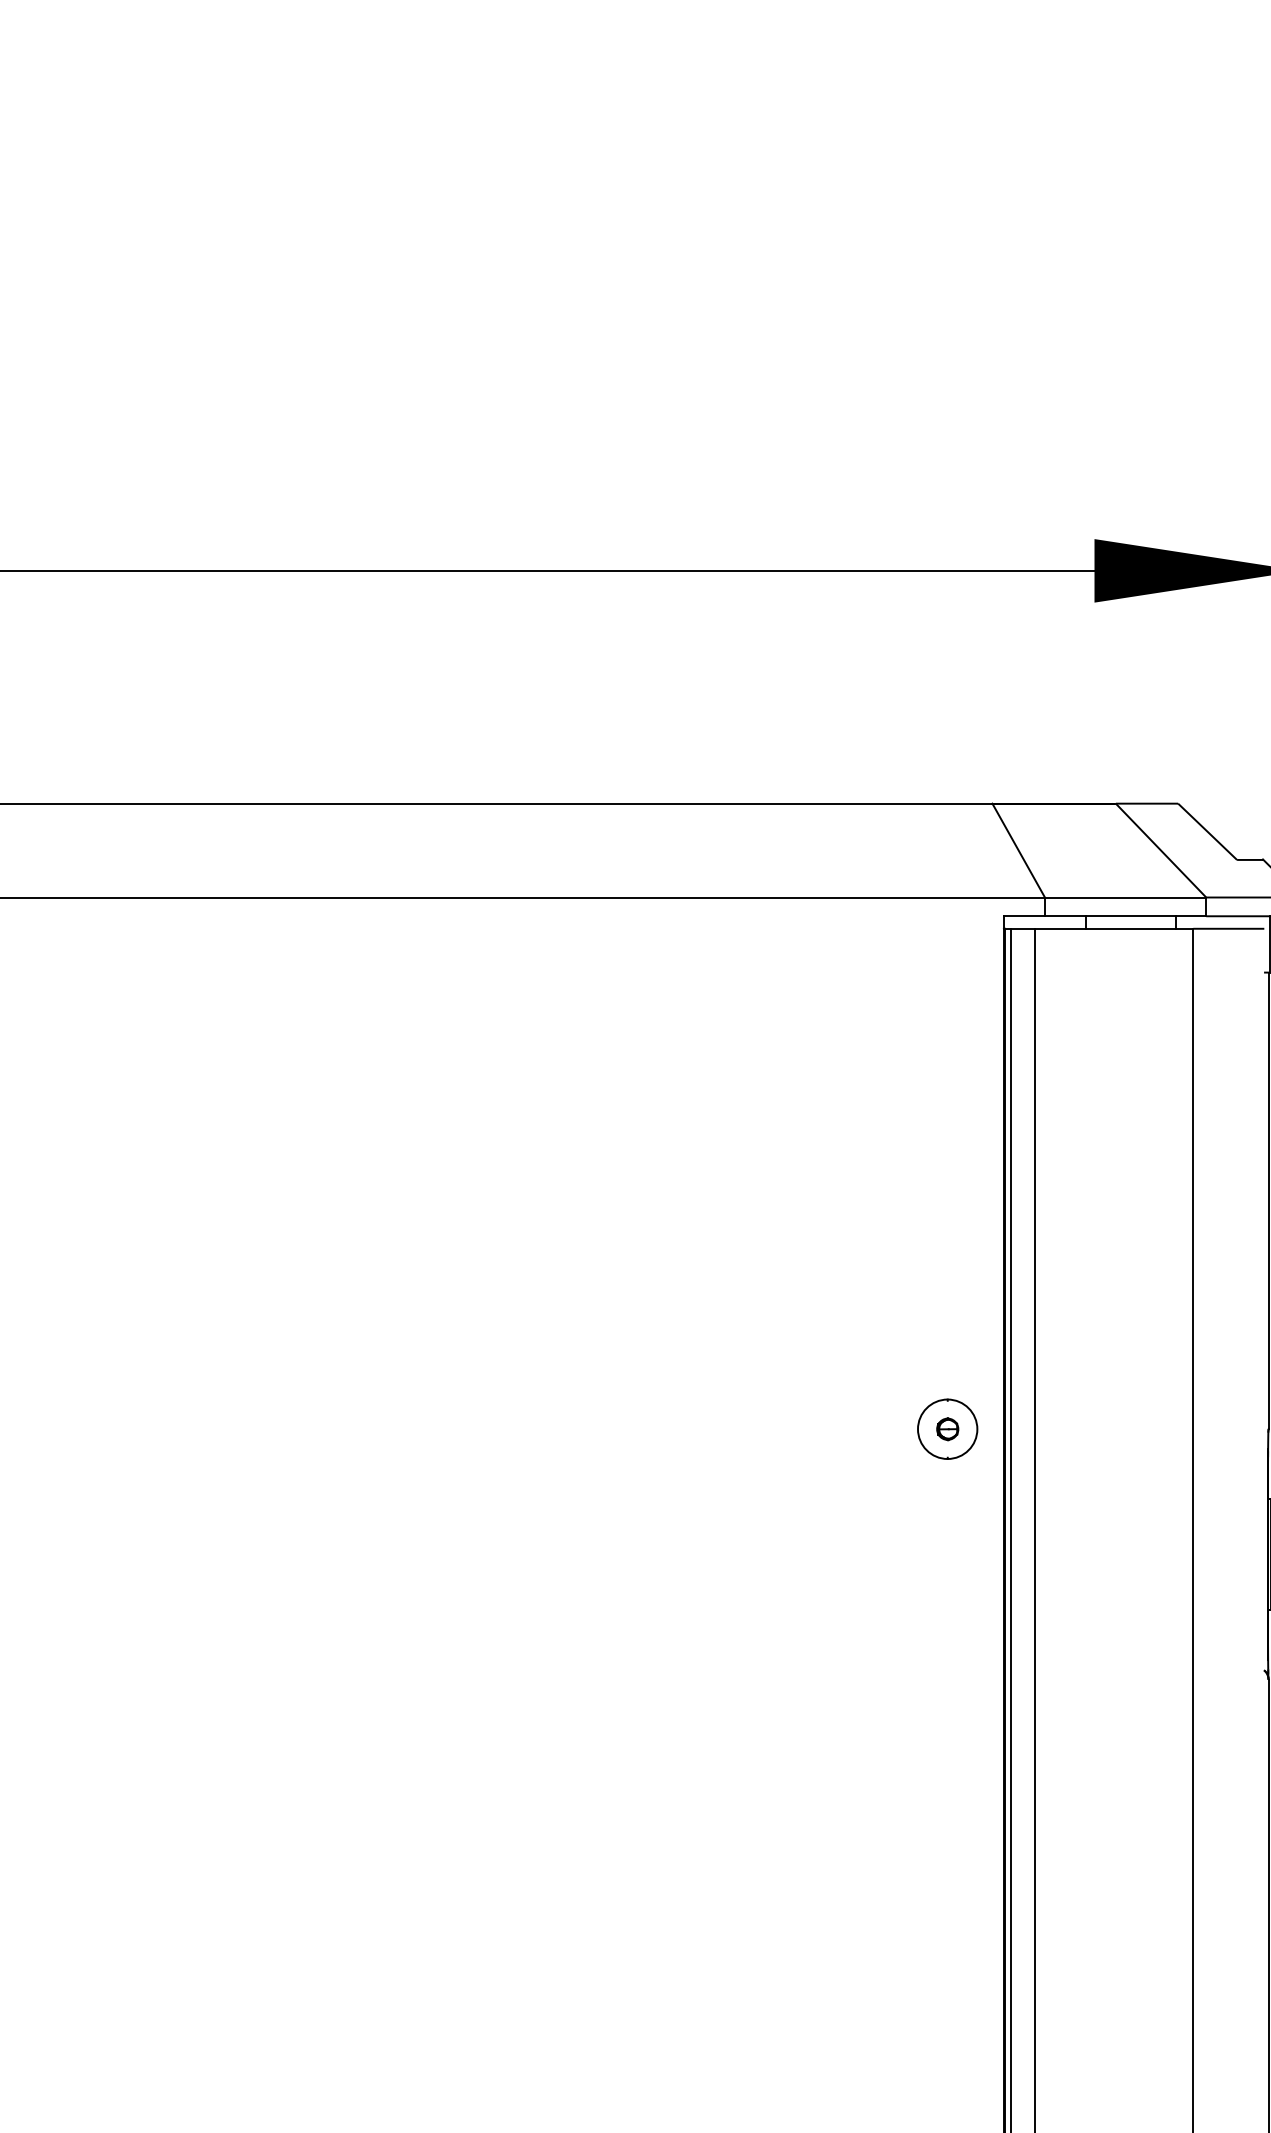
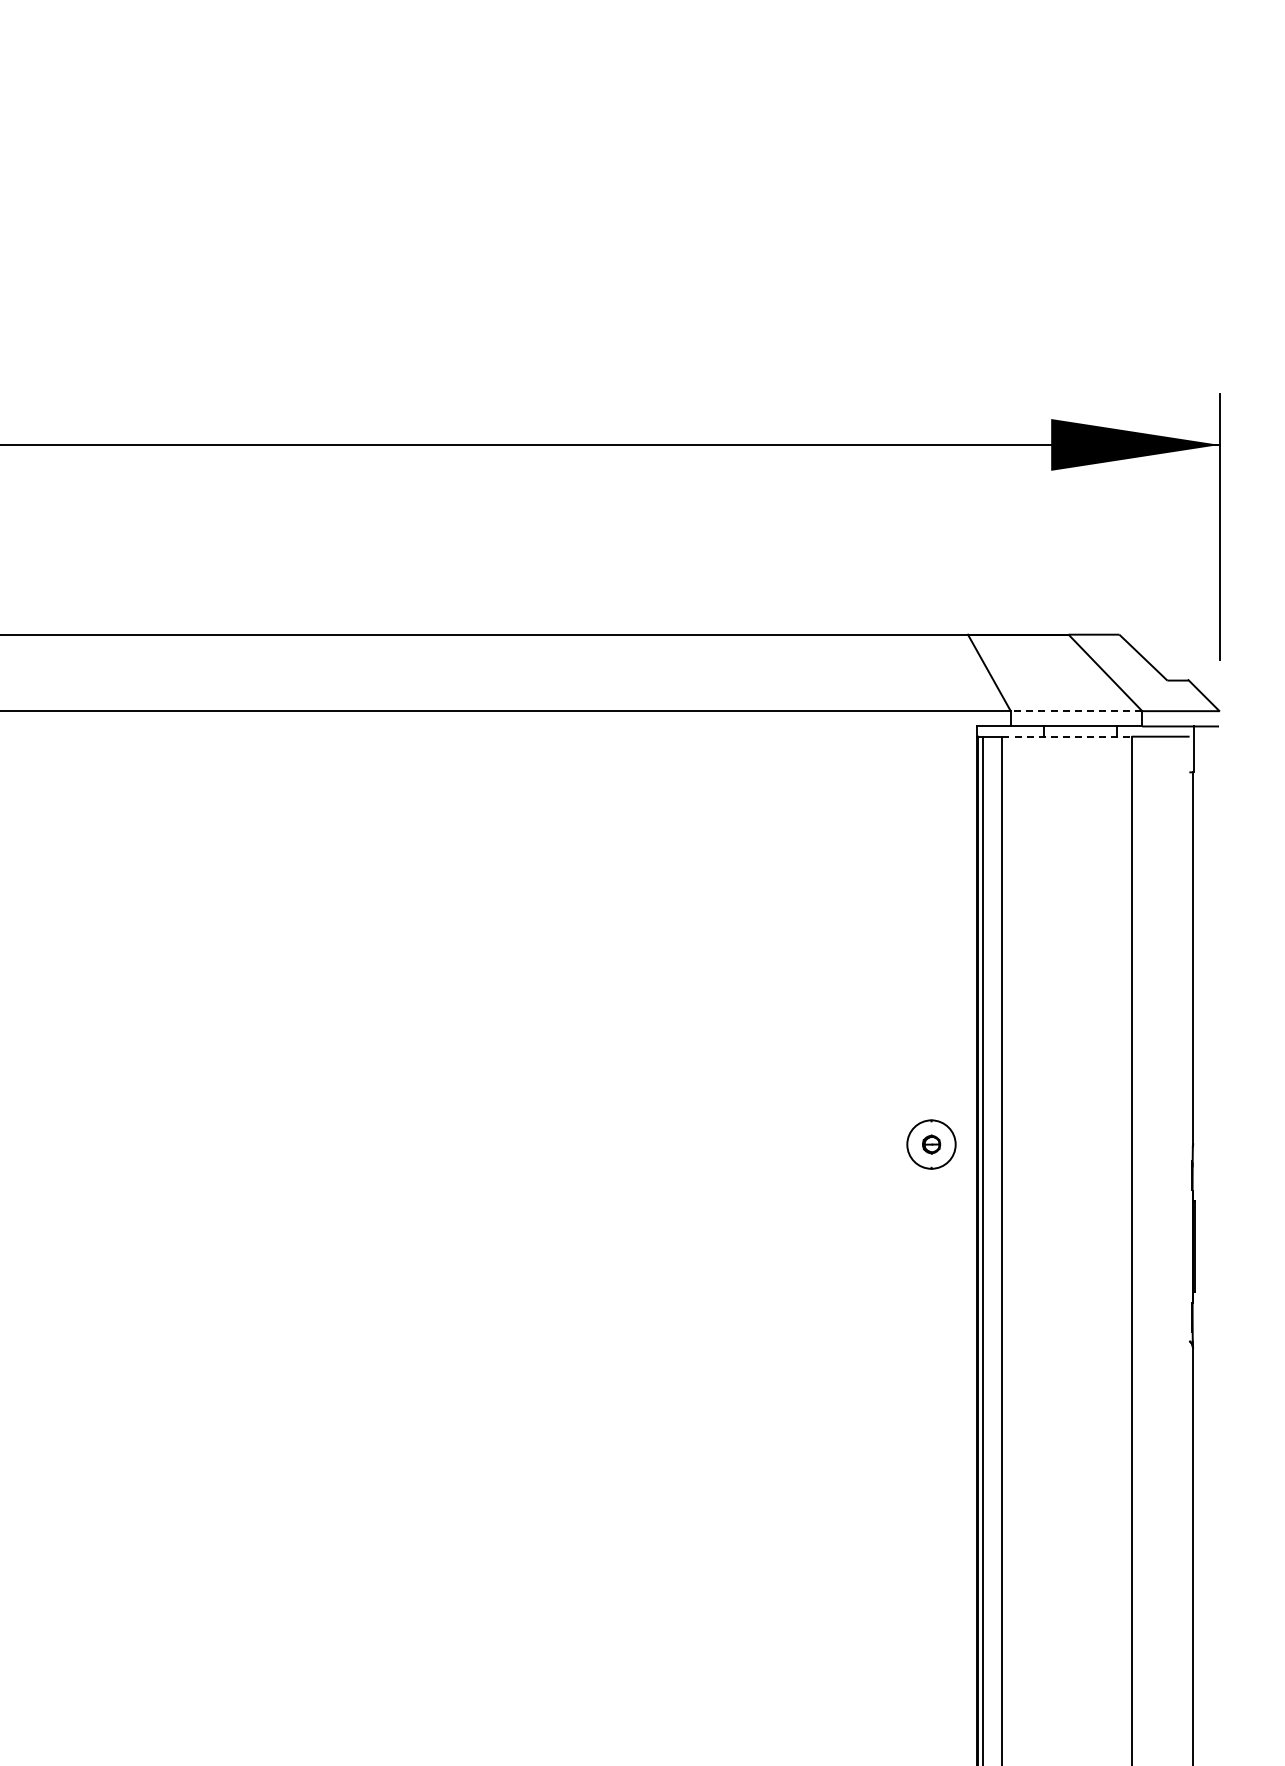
line: (1125, 897) -> (1076, 711), solid -> dashed
line: (1114, 928) -> (1067, 736), solid -> dashed

